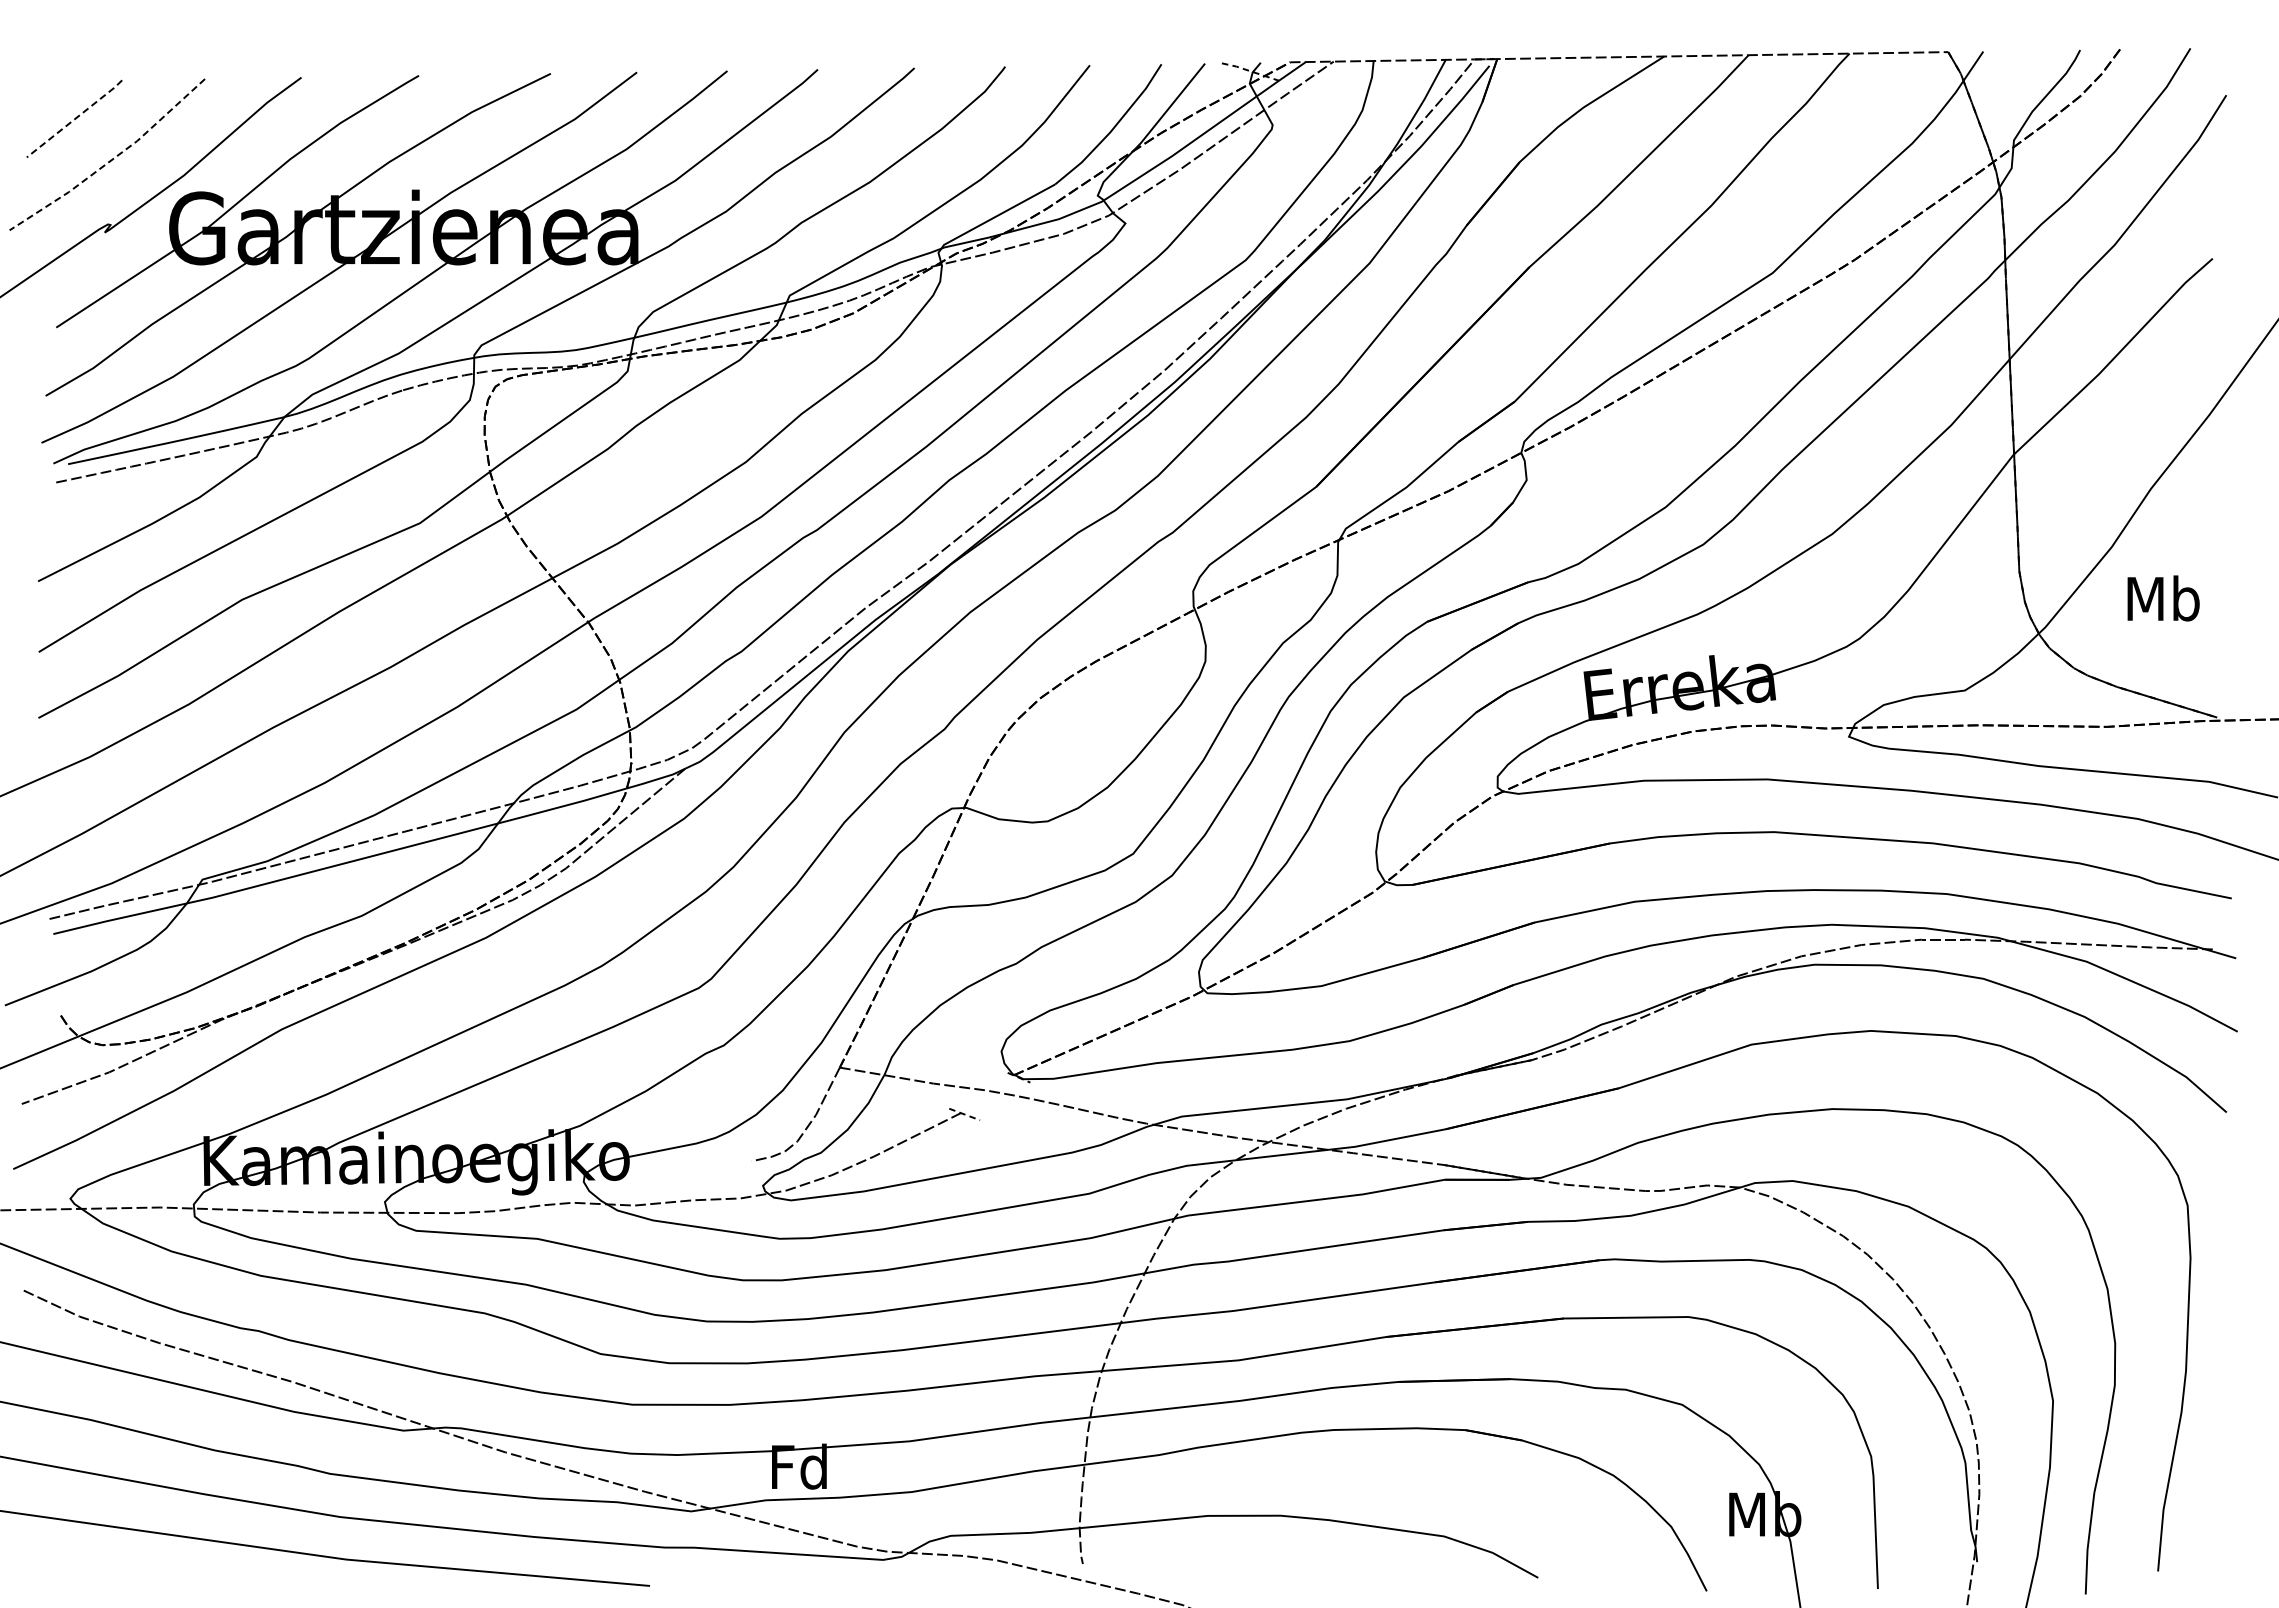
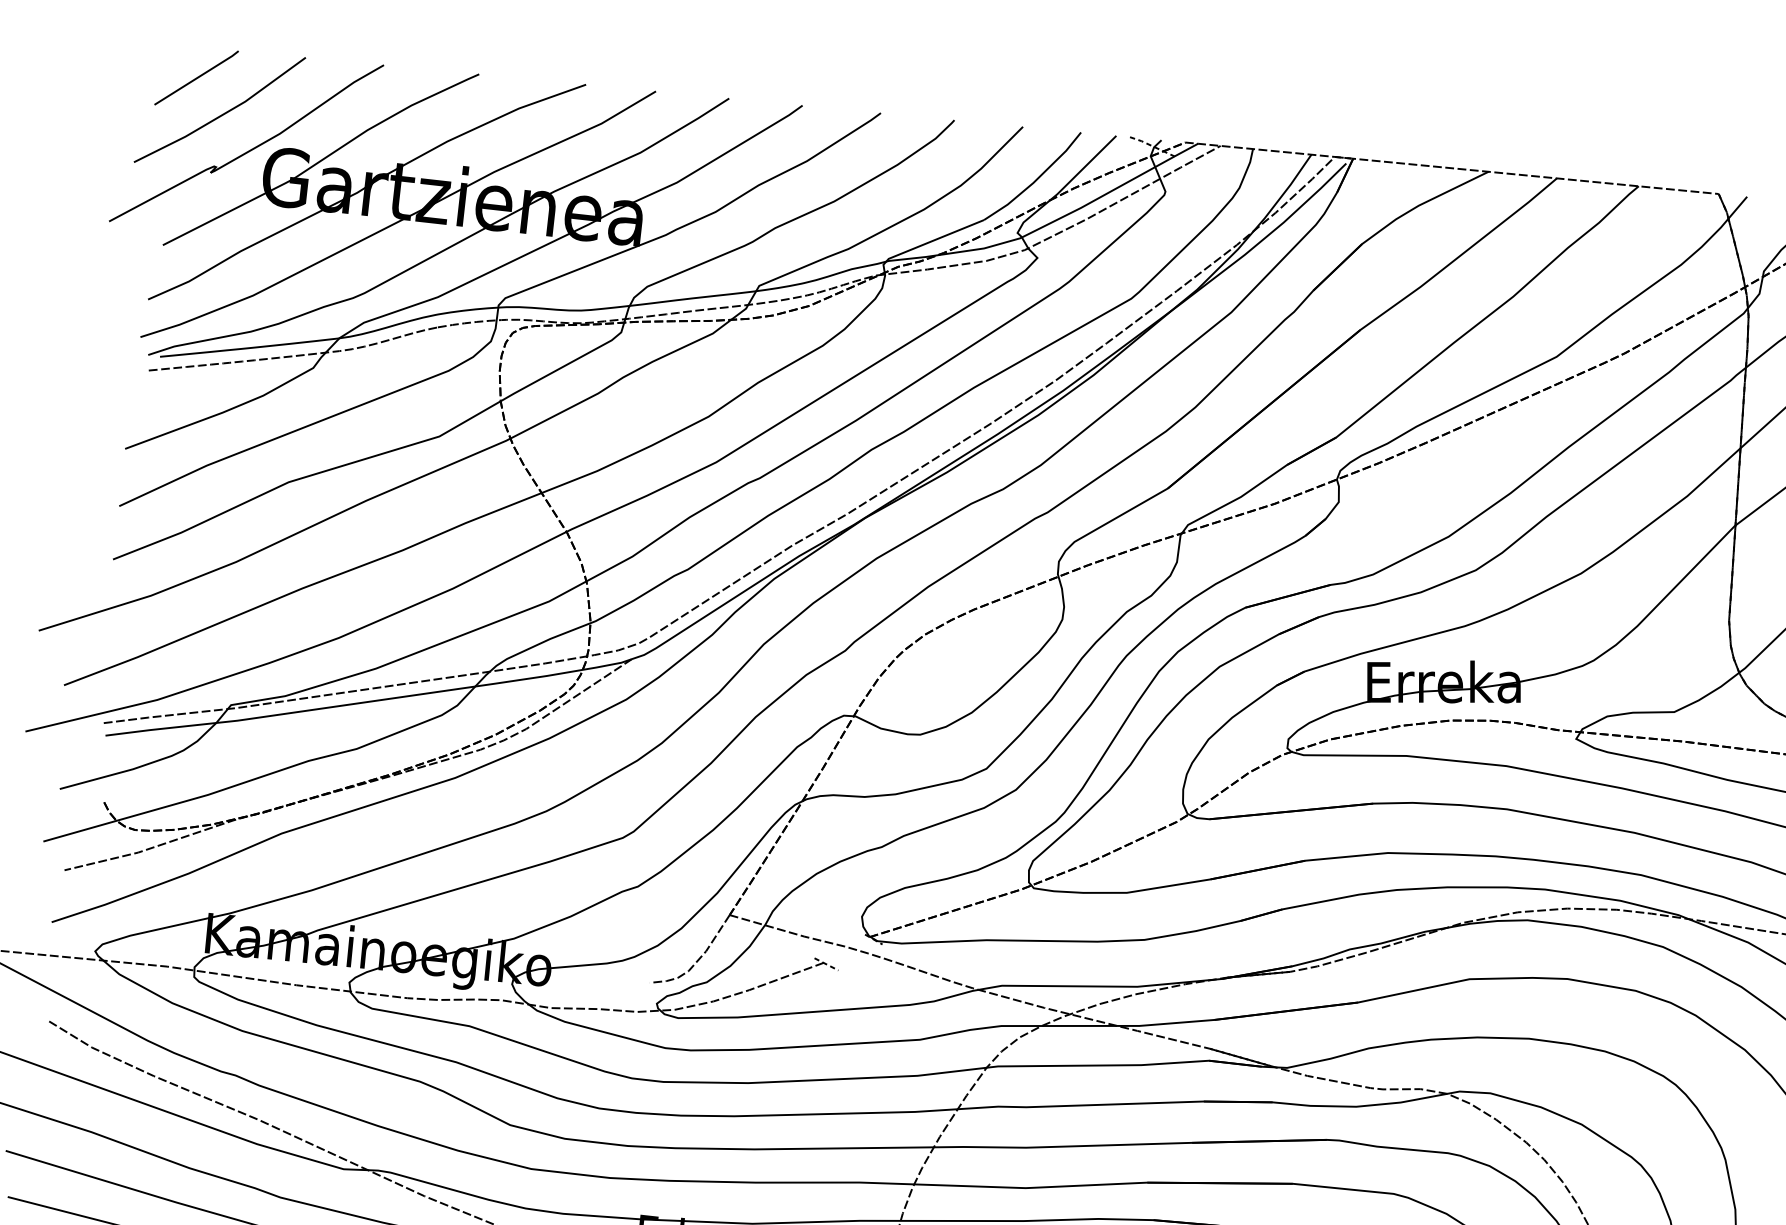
line: (75, 118) -> (197, 77), dashed -> solid
line: (111, 160) -> (222, 115), dashed -> solid

